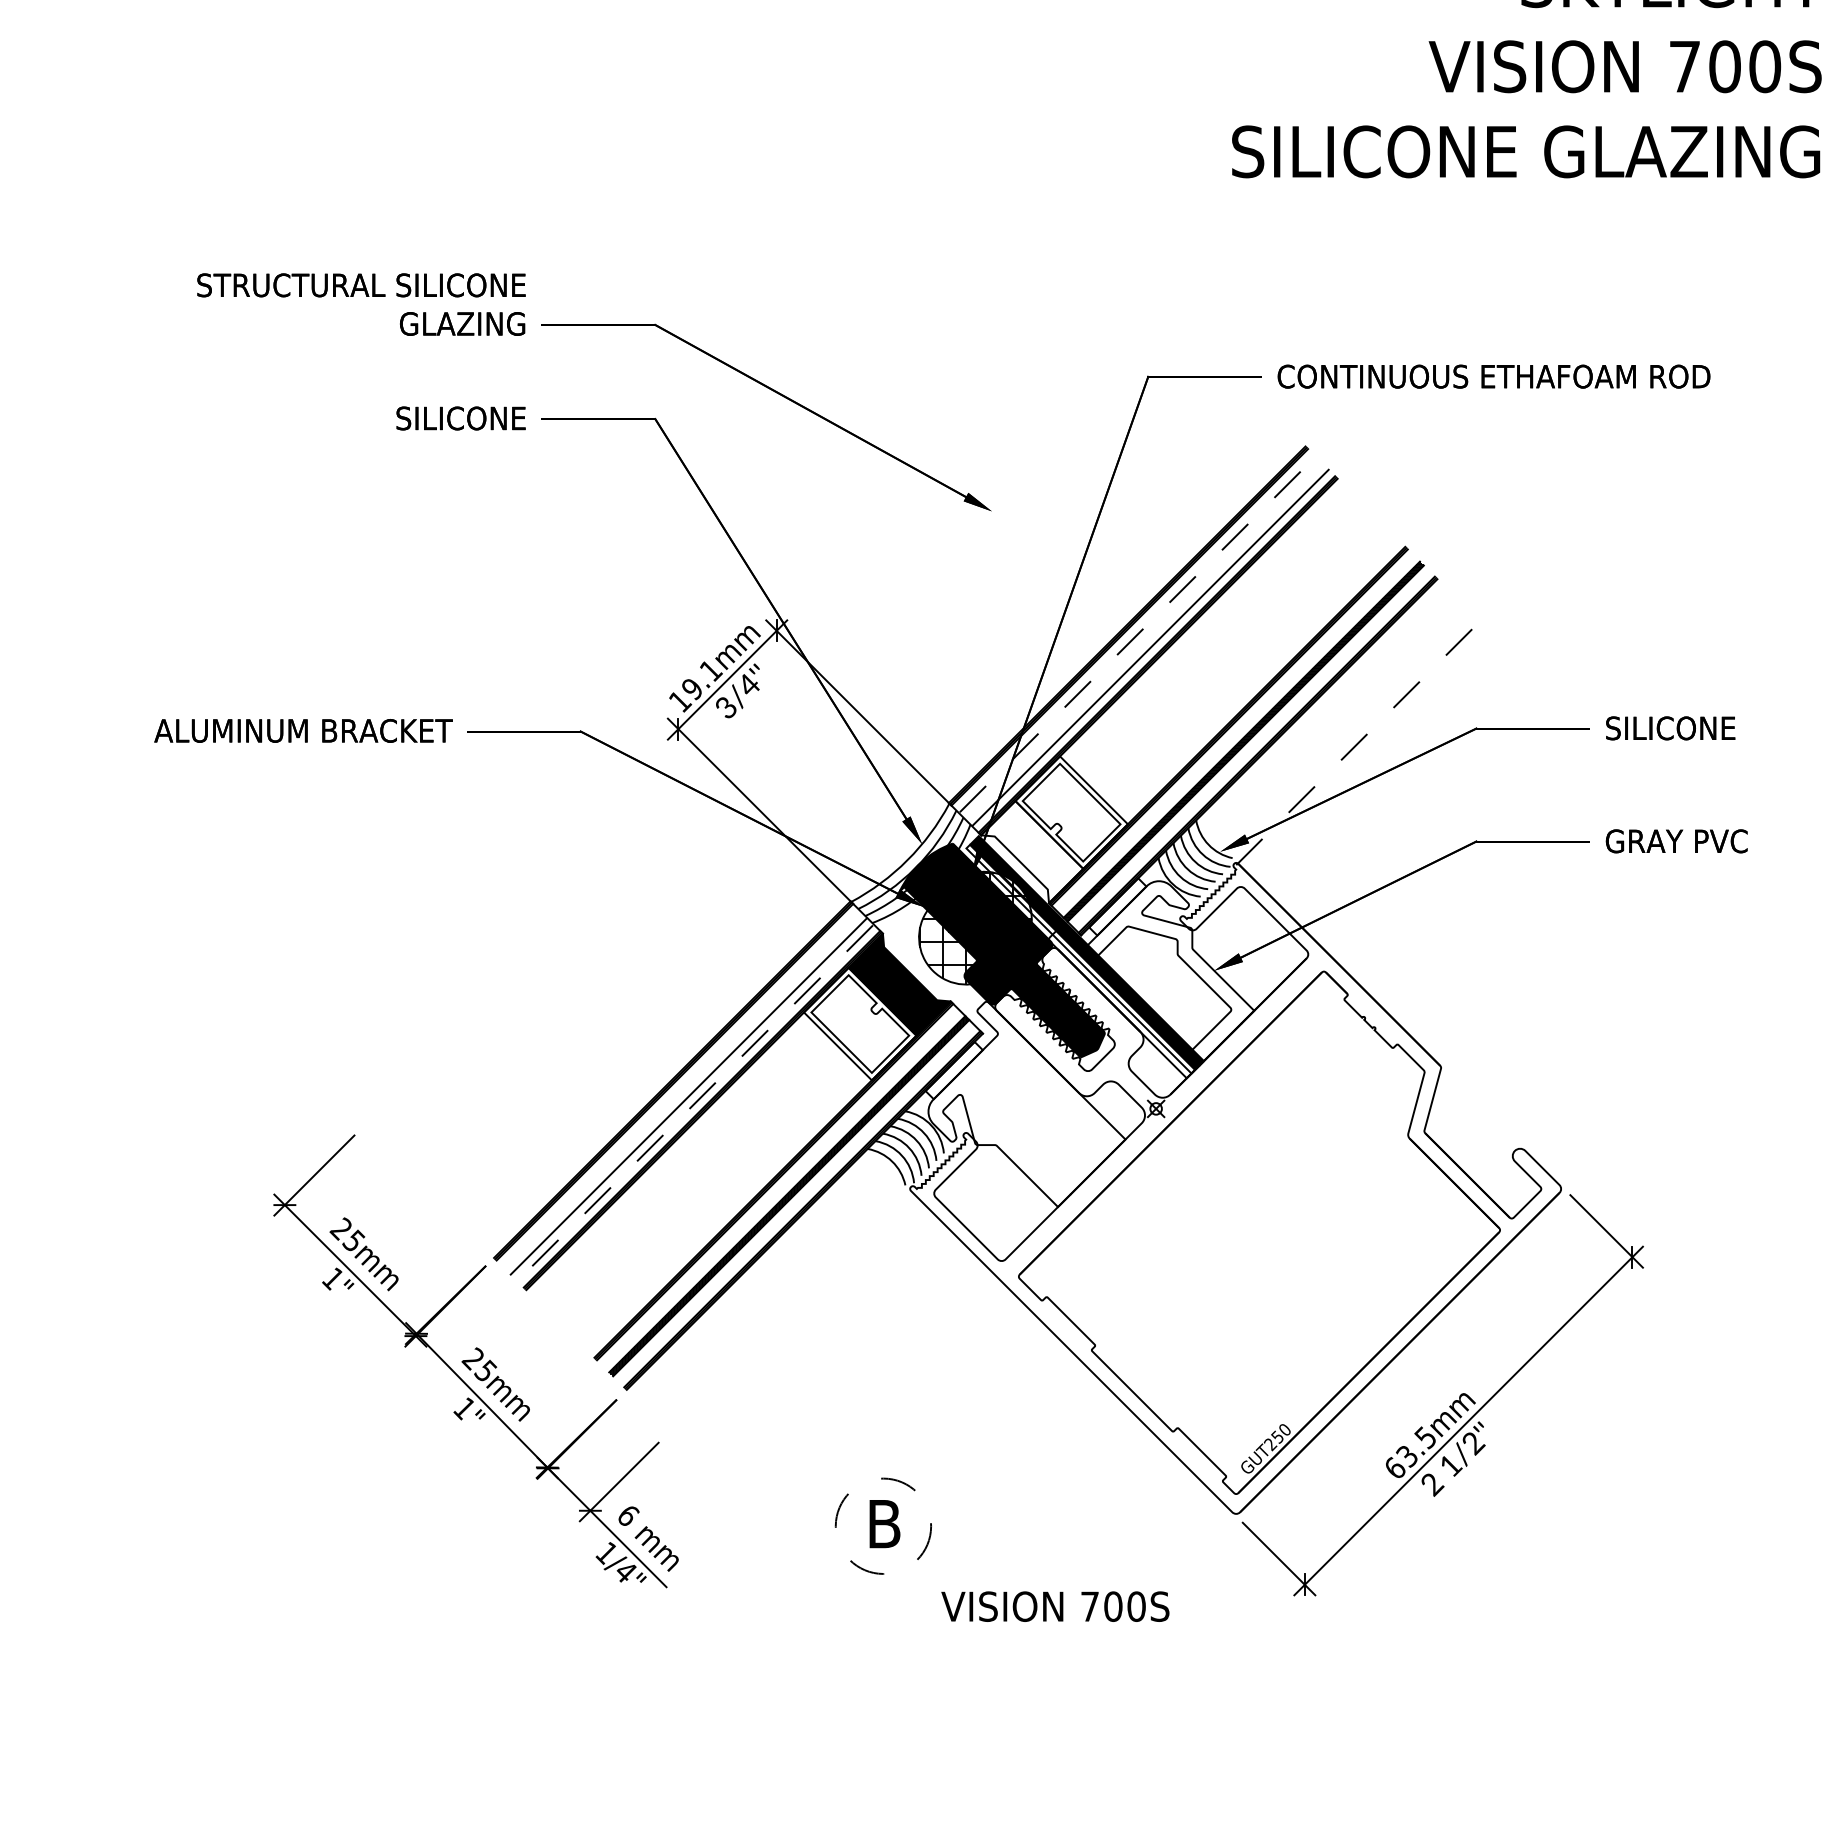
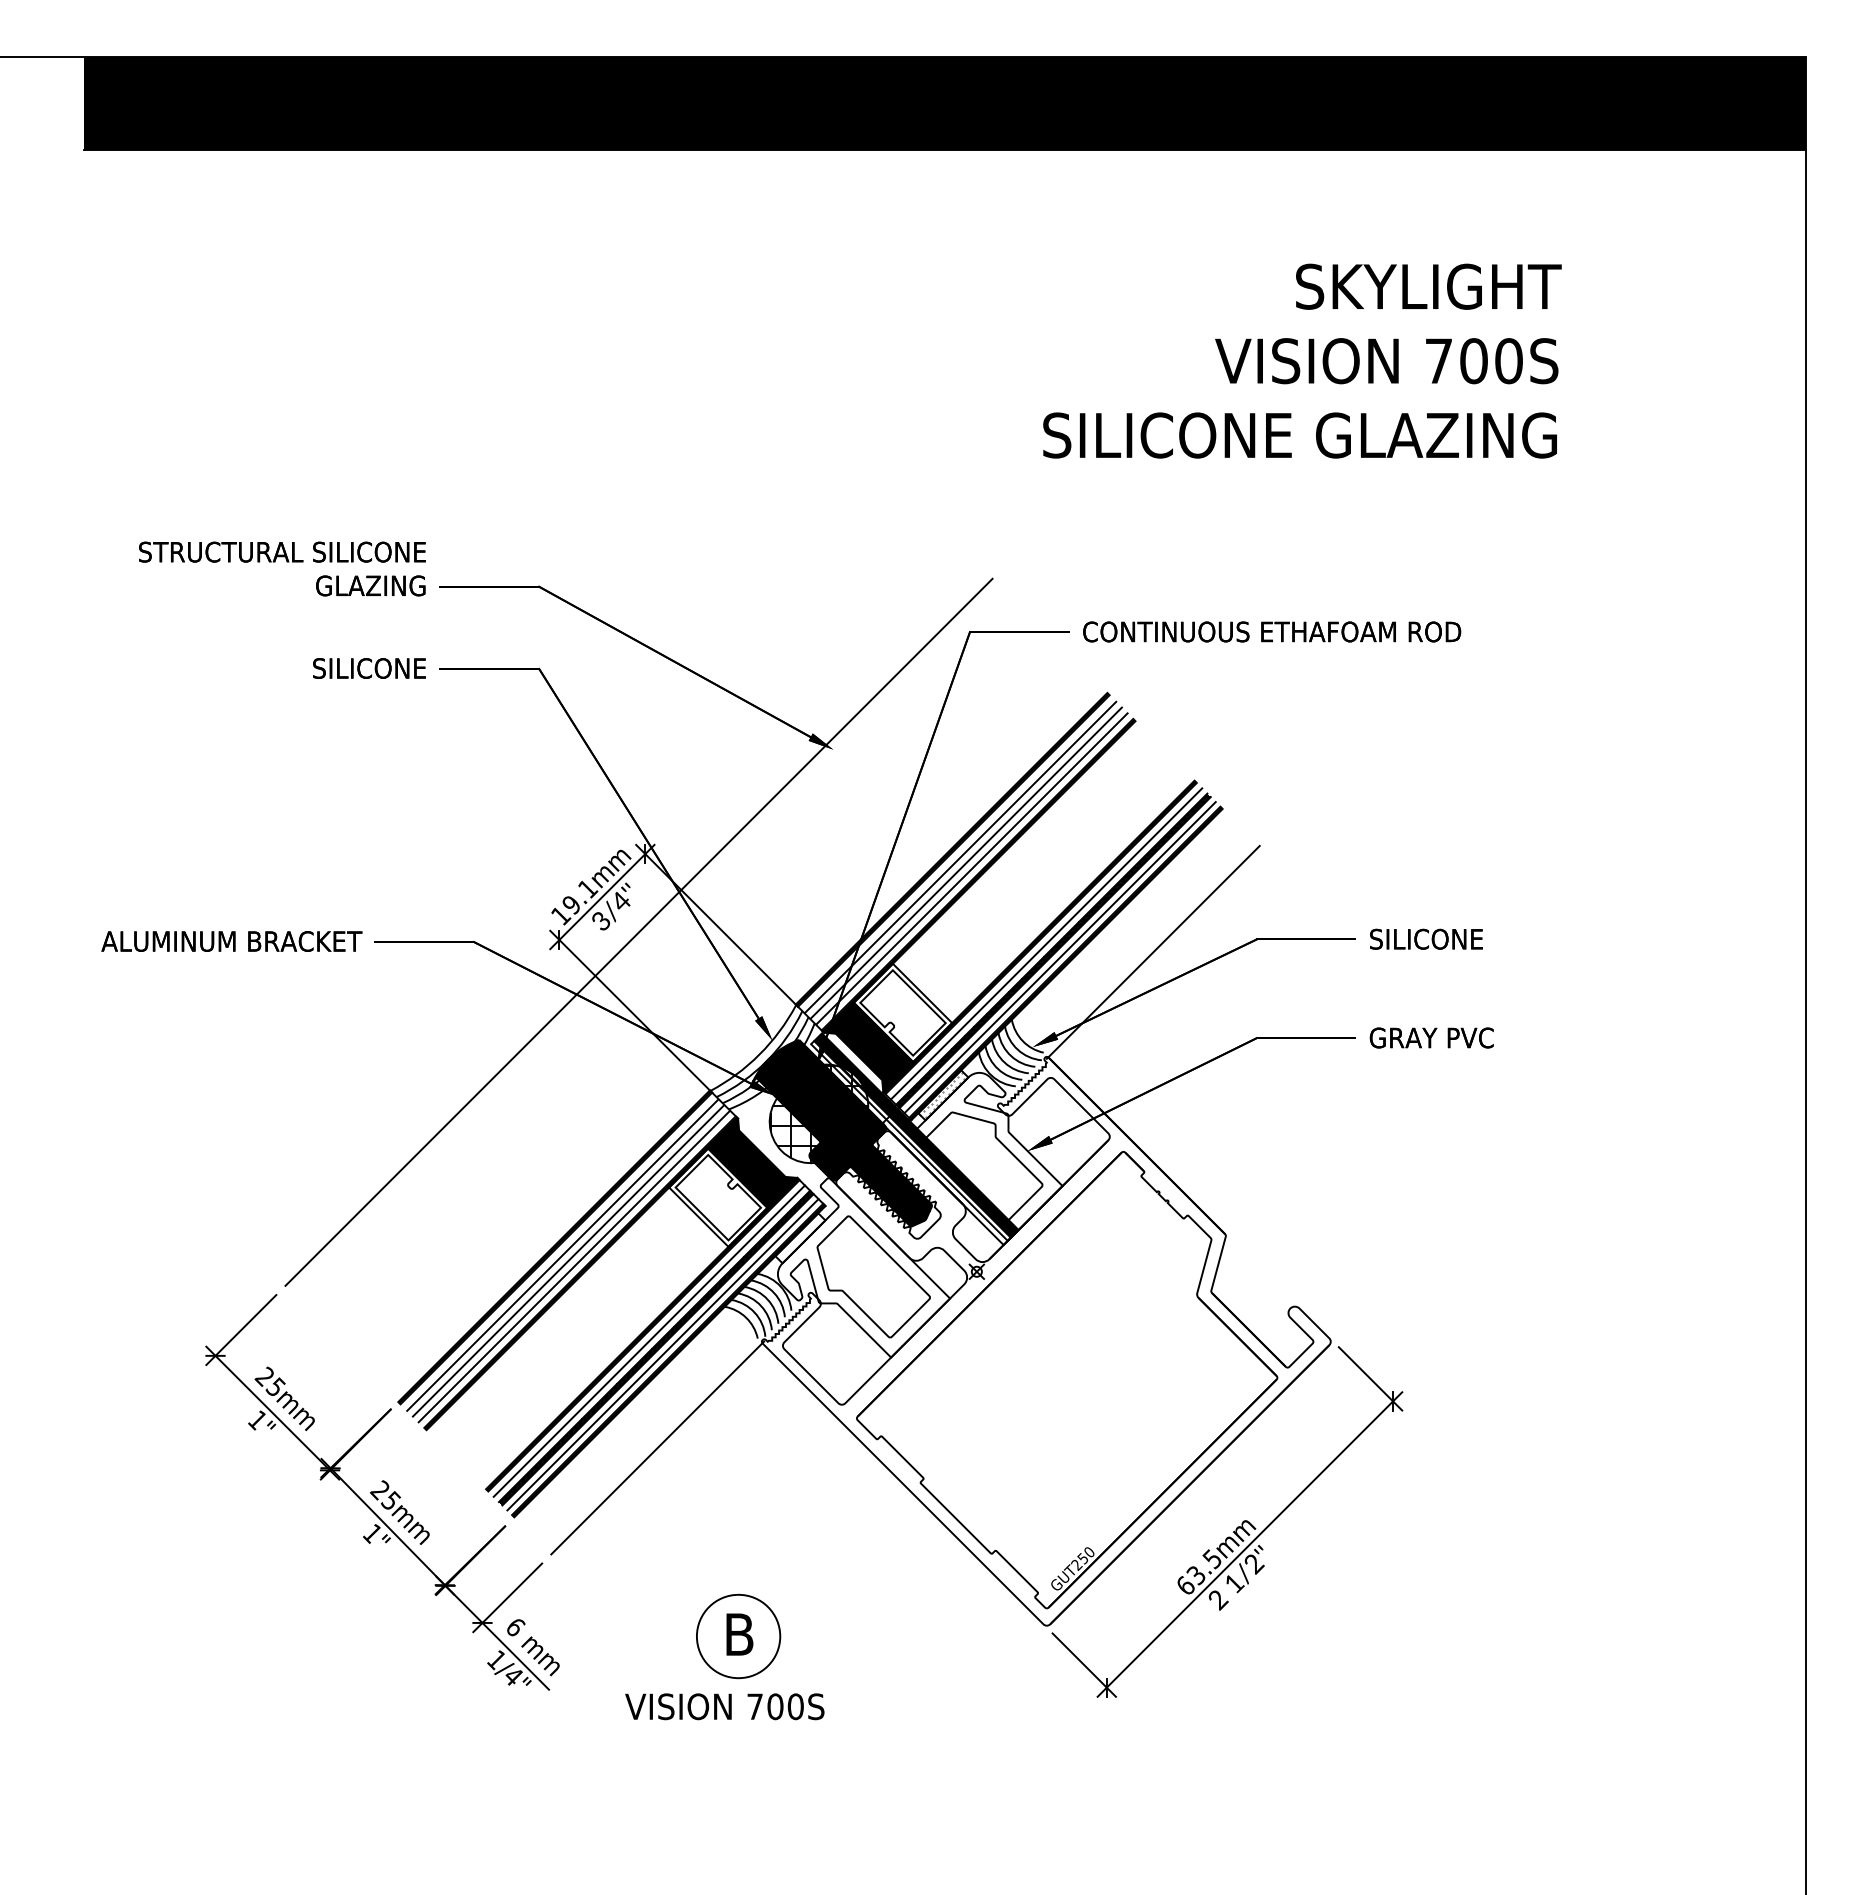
line: (1137, 634) -> (960, 857), dashed -> solid
line: (1144, 640) -> (966, 862), added
line: (768, 719) -> (638, 931), added
line: (1235, 733) -> (1046, 943), added
line: (1358, 743) -> (1153, 952), dashed -> solid
line: (1250, 749) -> (1059, 957), added
fill: (1032, 852) -> (868, 1047), added
hatch: (1115, 905) -> (941, 1094), added
line: (681, 1090) -> (562, 1255), added
line: (695, 1102) -> (574, 1266), dashed -> solid
part: (1037, 1114) -> (873, 1276), added
line: (780, 1187) -> (648, 1340), added
line: (796, 1203) -> (662, 1354), added
line: (790, 1309) -> (657, 1447), added
circle: (883, 1526) -> (738, 1636), dashed -> solid
text: (1055, 1606) -> (724, 1706), moved

